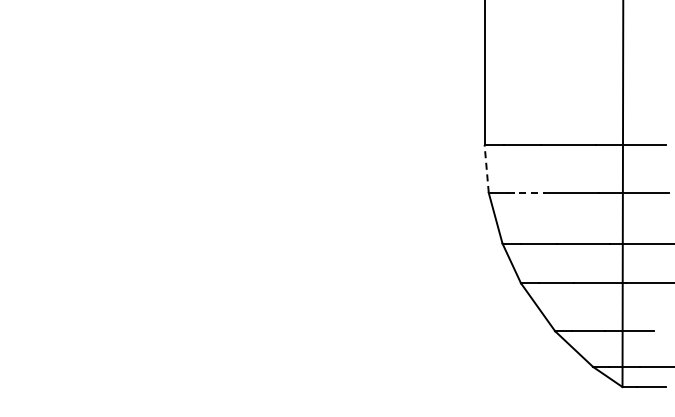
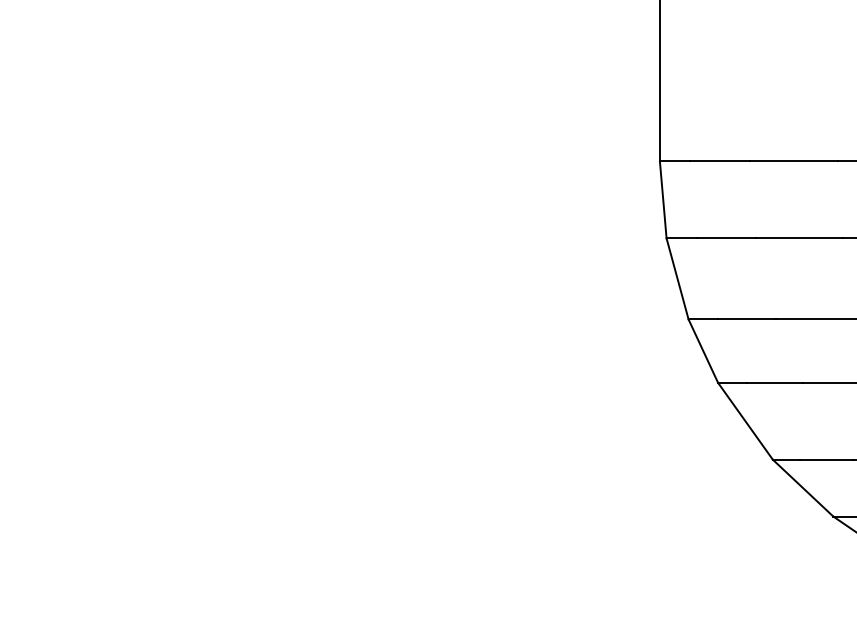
line: (486, 168) -> (662, 199), dashed -> solid
line: (526, 192) -> (726, 237), dashed -> solid

